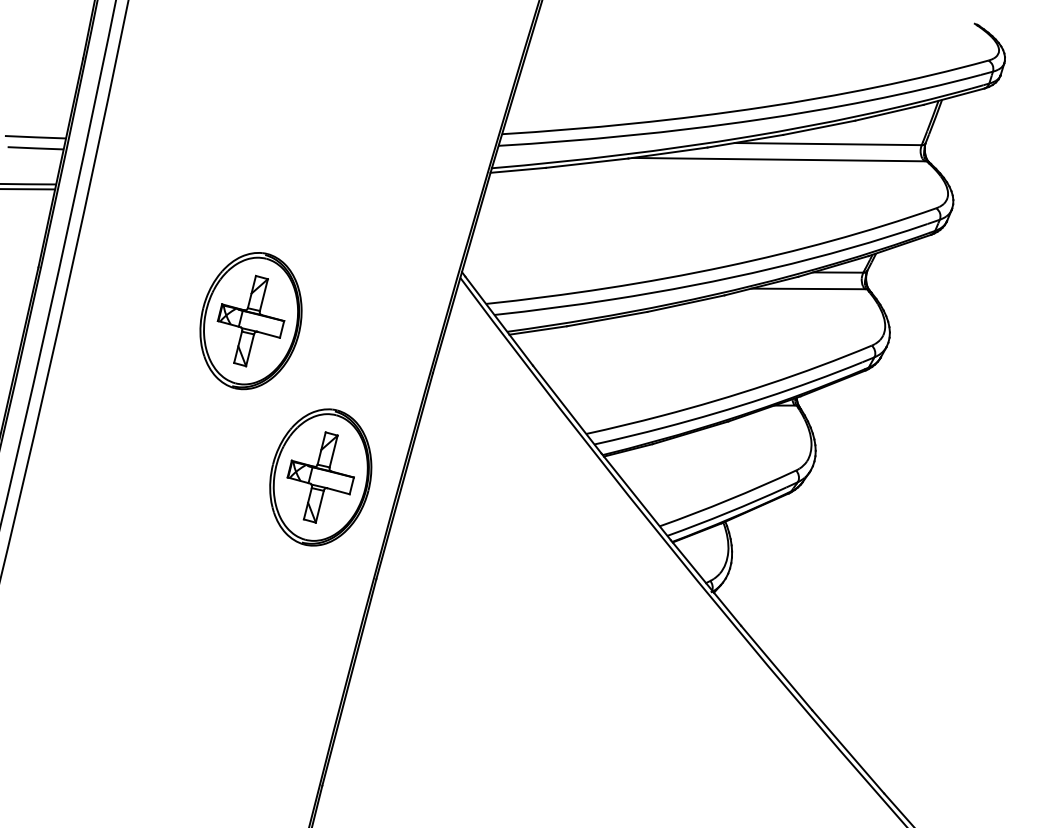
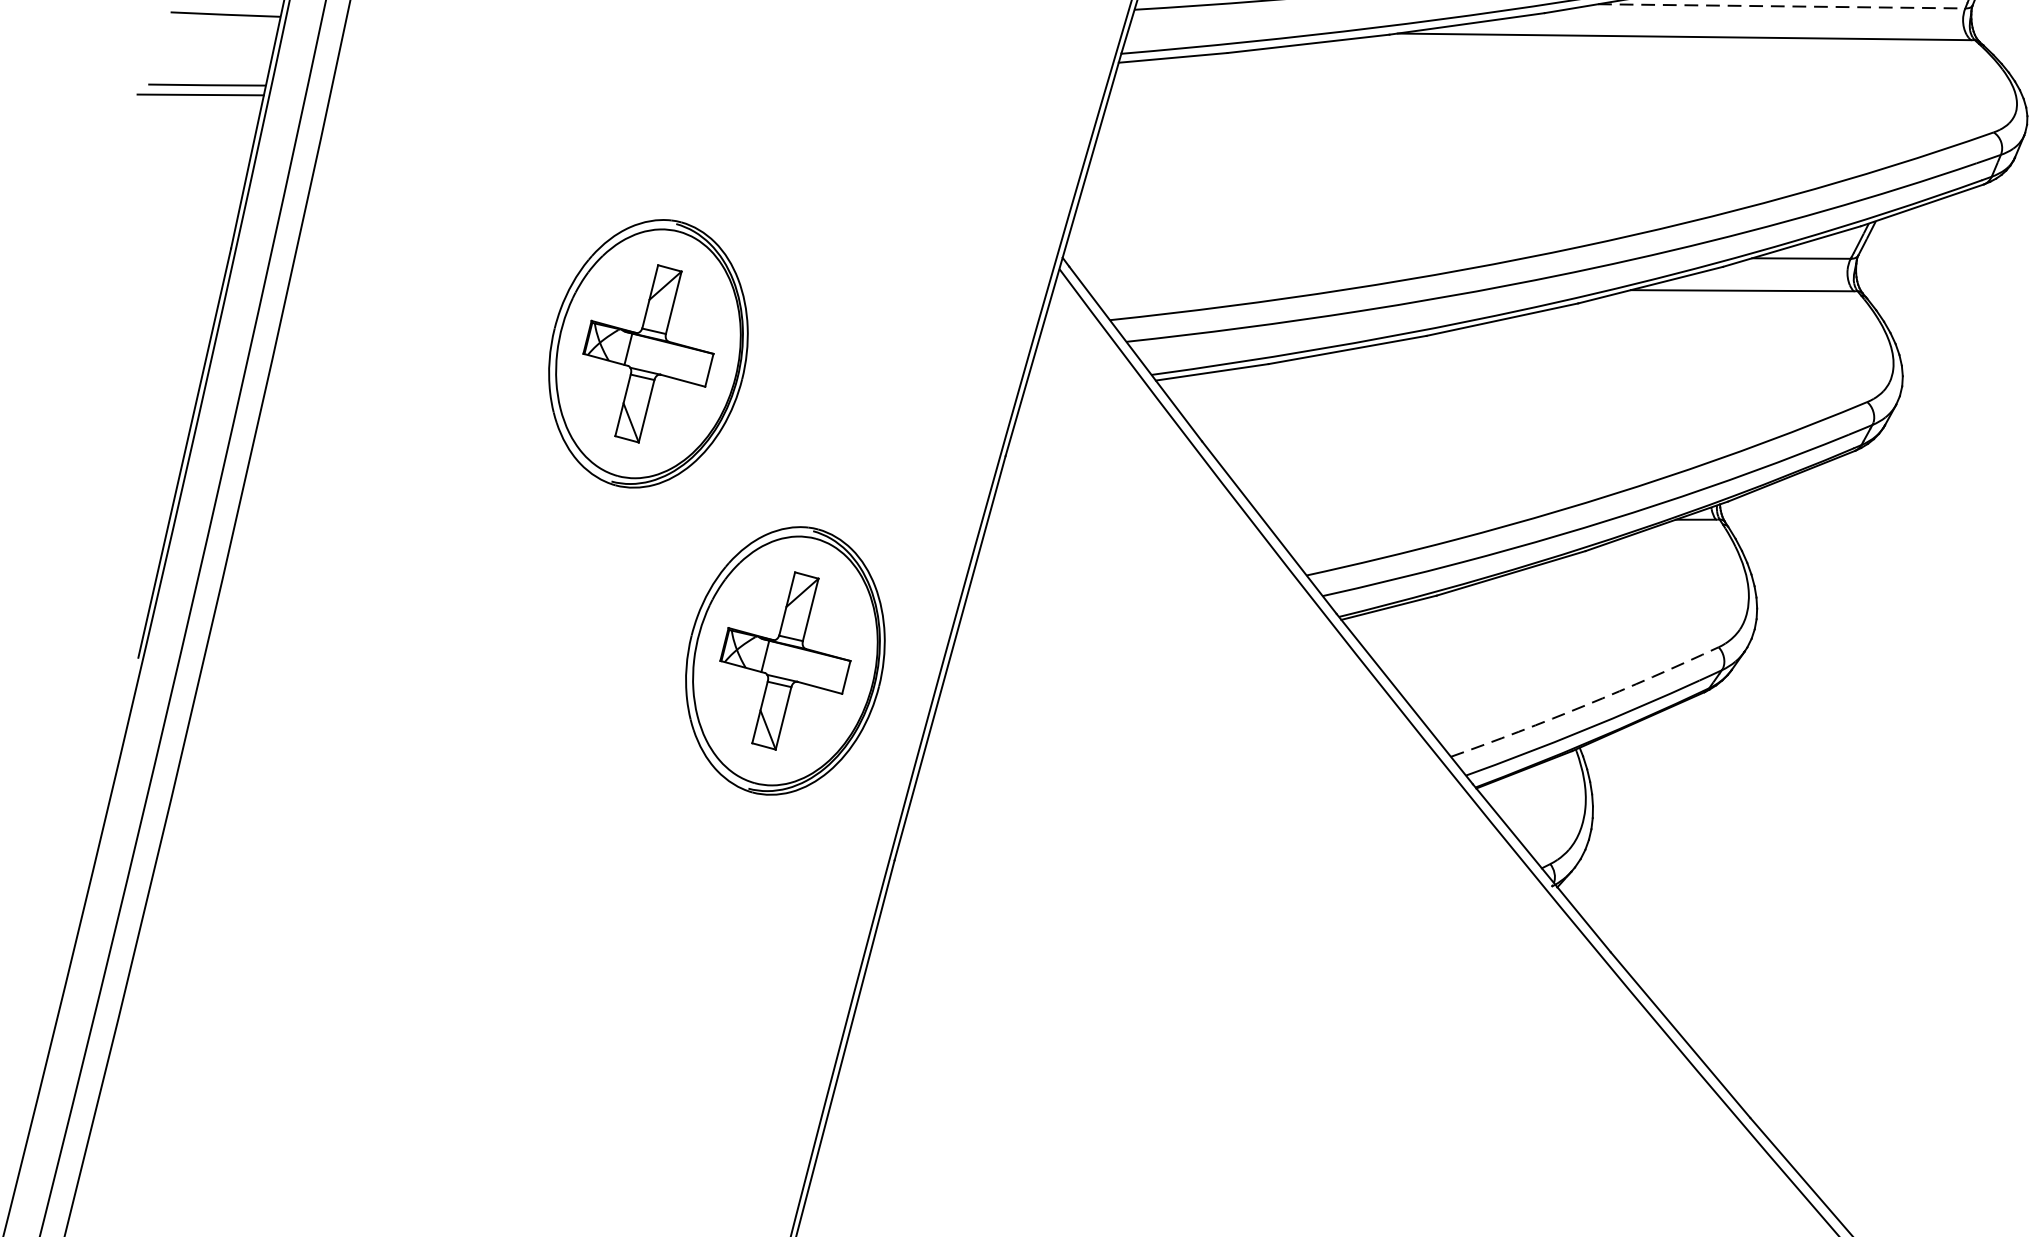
line: (828, 144) -> (1782, 7), solid -> dashed
arc: (728, 500) -> (1585, 706), solid -> dashed

